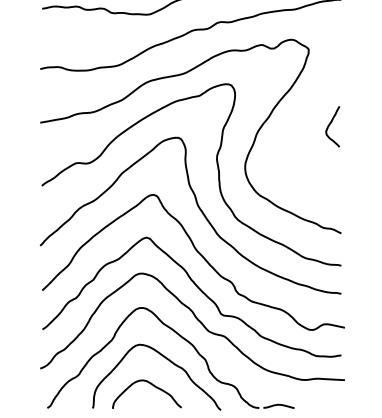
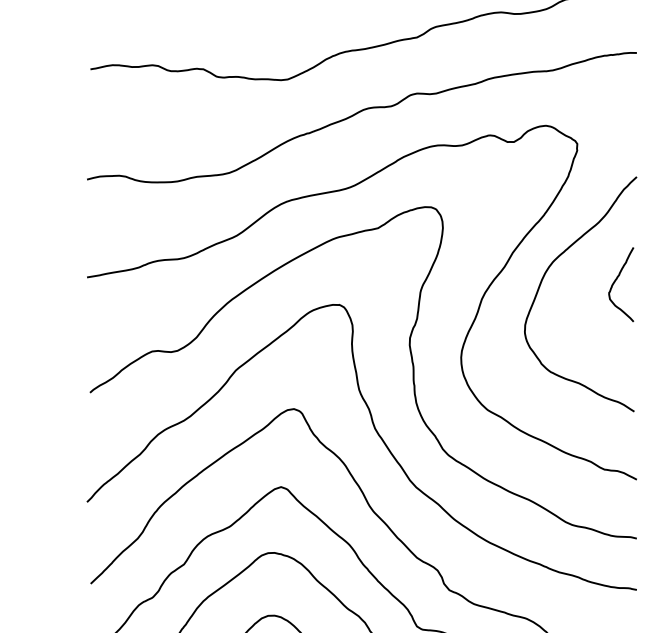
curve: (291, 122) -> (545, 276), added

